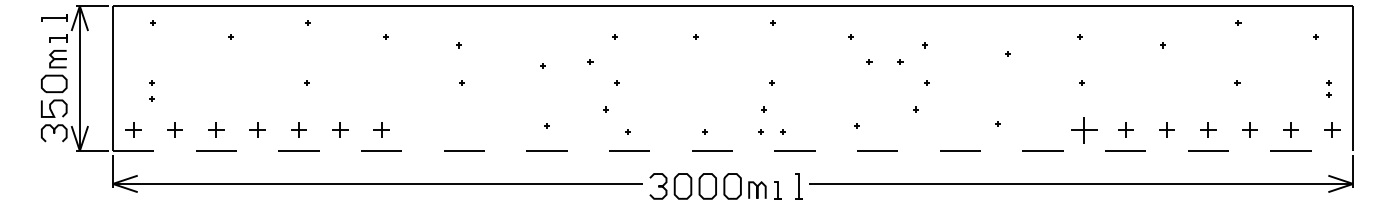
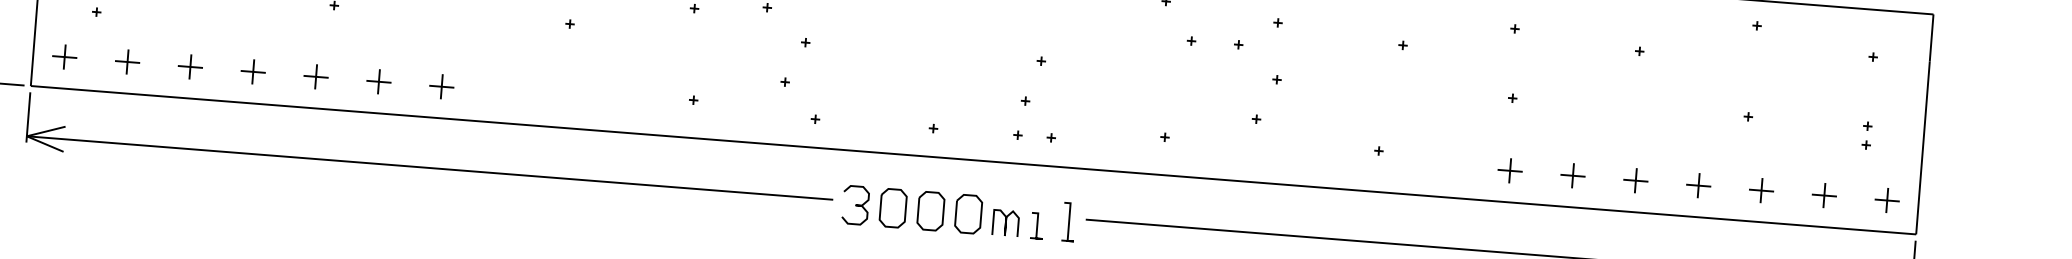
part: (1328, 88) -> (1866, 135), moved
part: (1084, 129) -> (1510, 169), size x0.62
line: (733, 150) -> (974, 159), dashed -> solid

